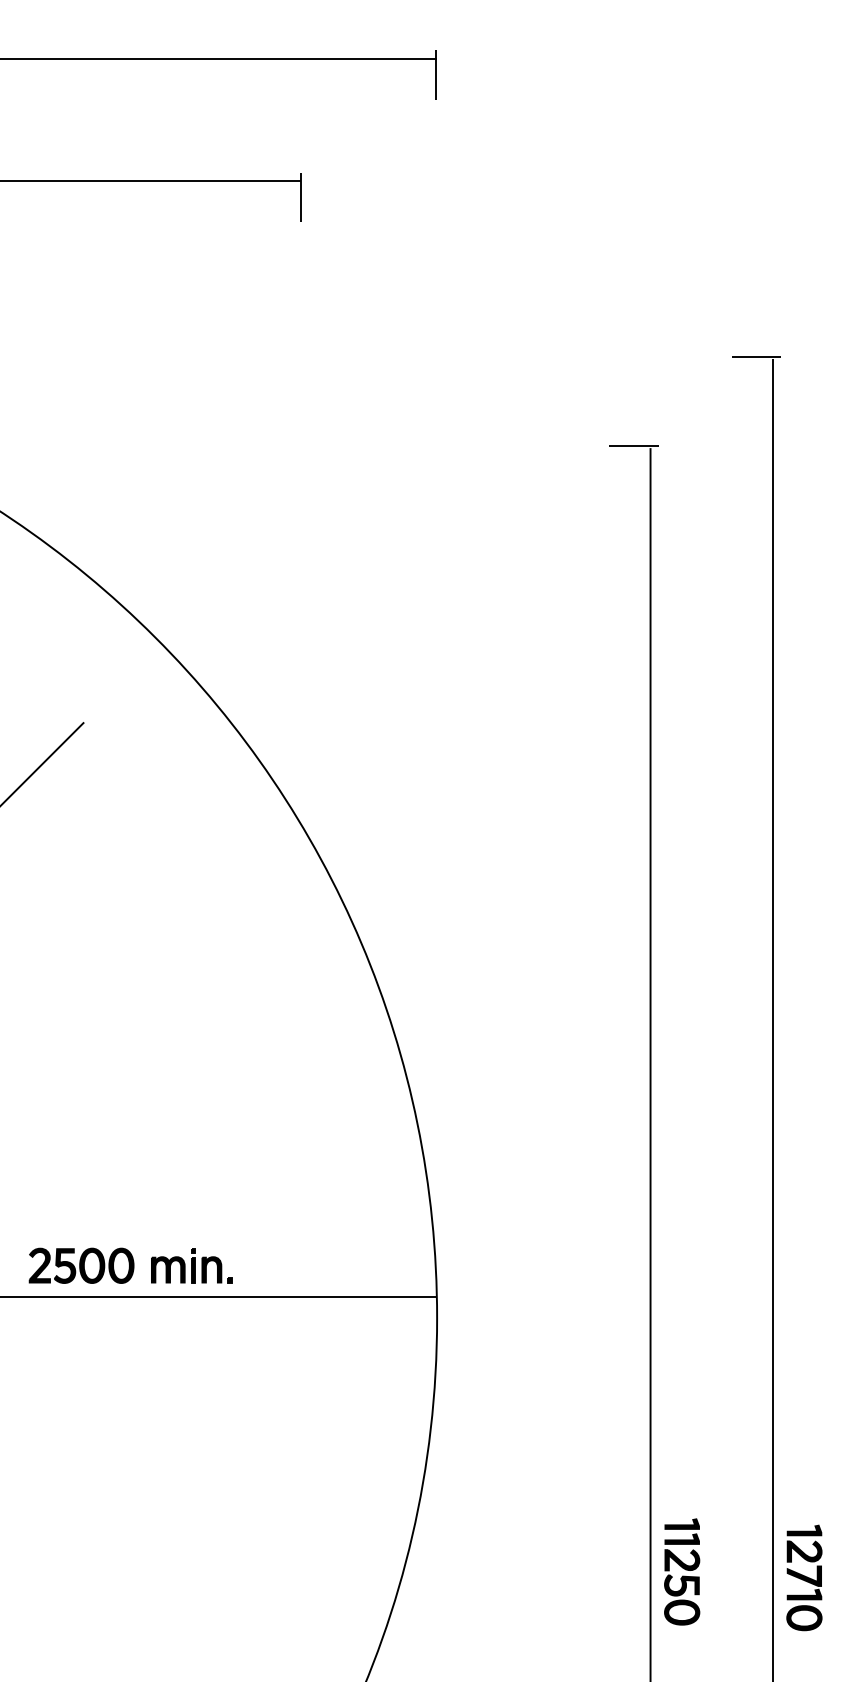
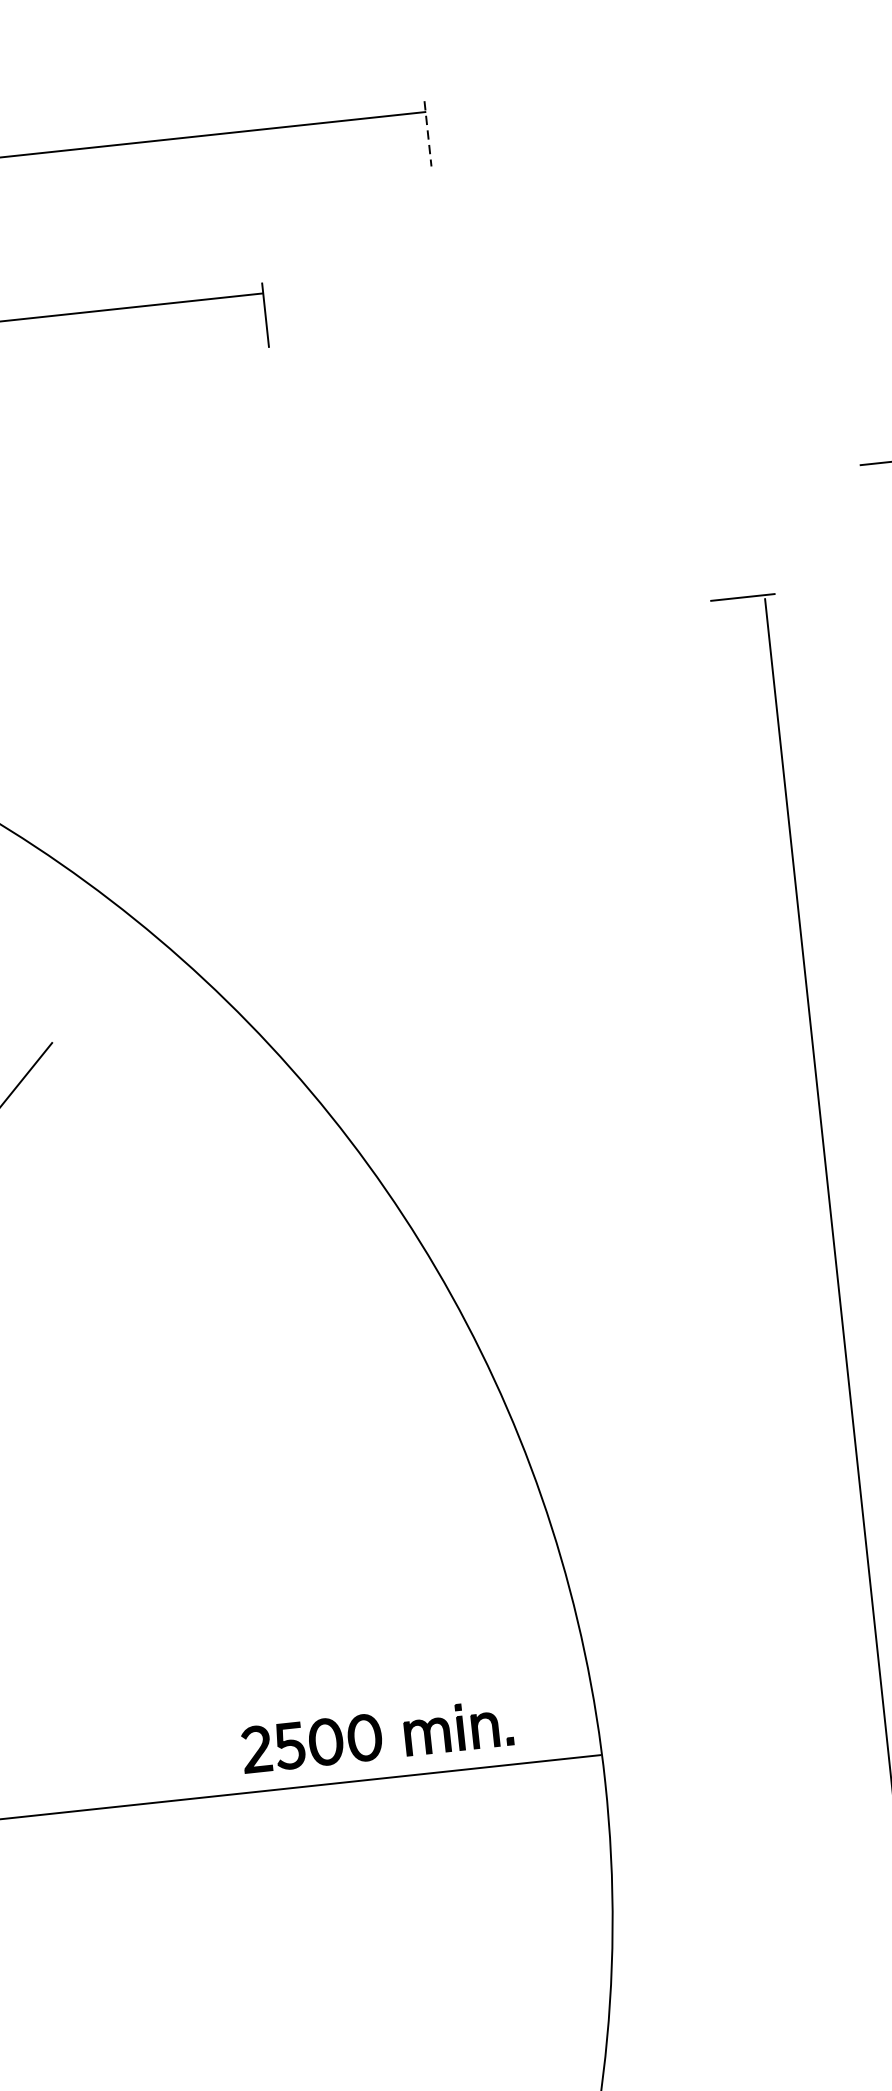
line: (436, 75) -> (428, 134), solid -> dashed
part: (130, 1265) -> (376, 1736), moved

